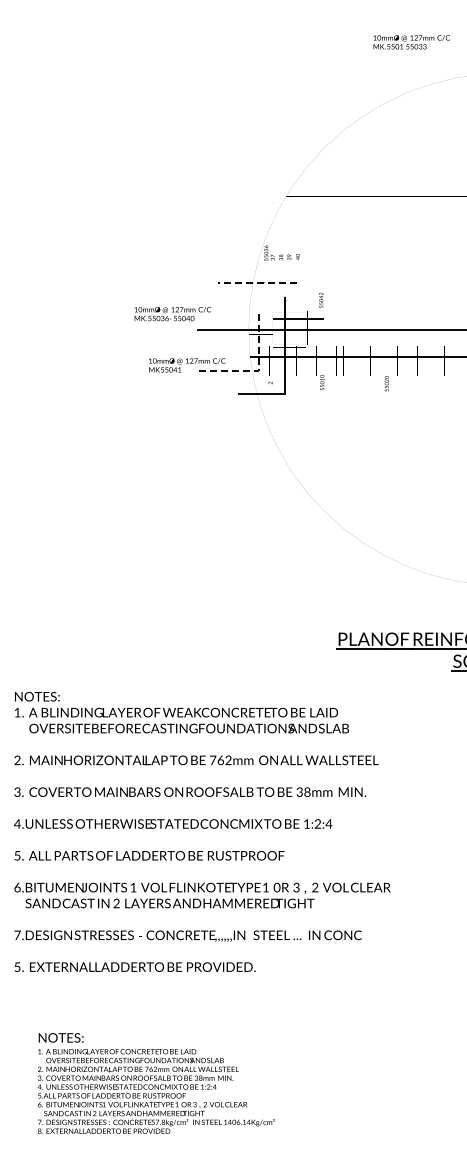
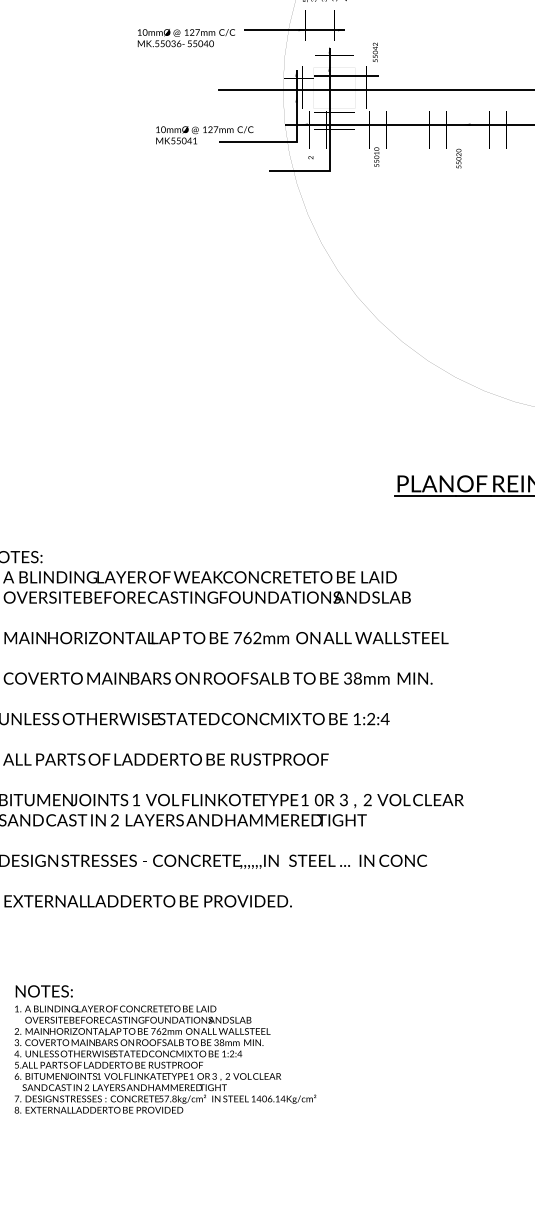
line: (257, 282) -> (294, 29), dashed -> solid
text: (172, 314) -> (186, 38), moved
line: (257, 371) -> (294, 143), dashed -> solid

